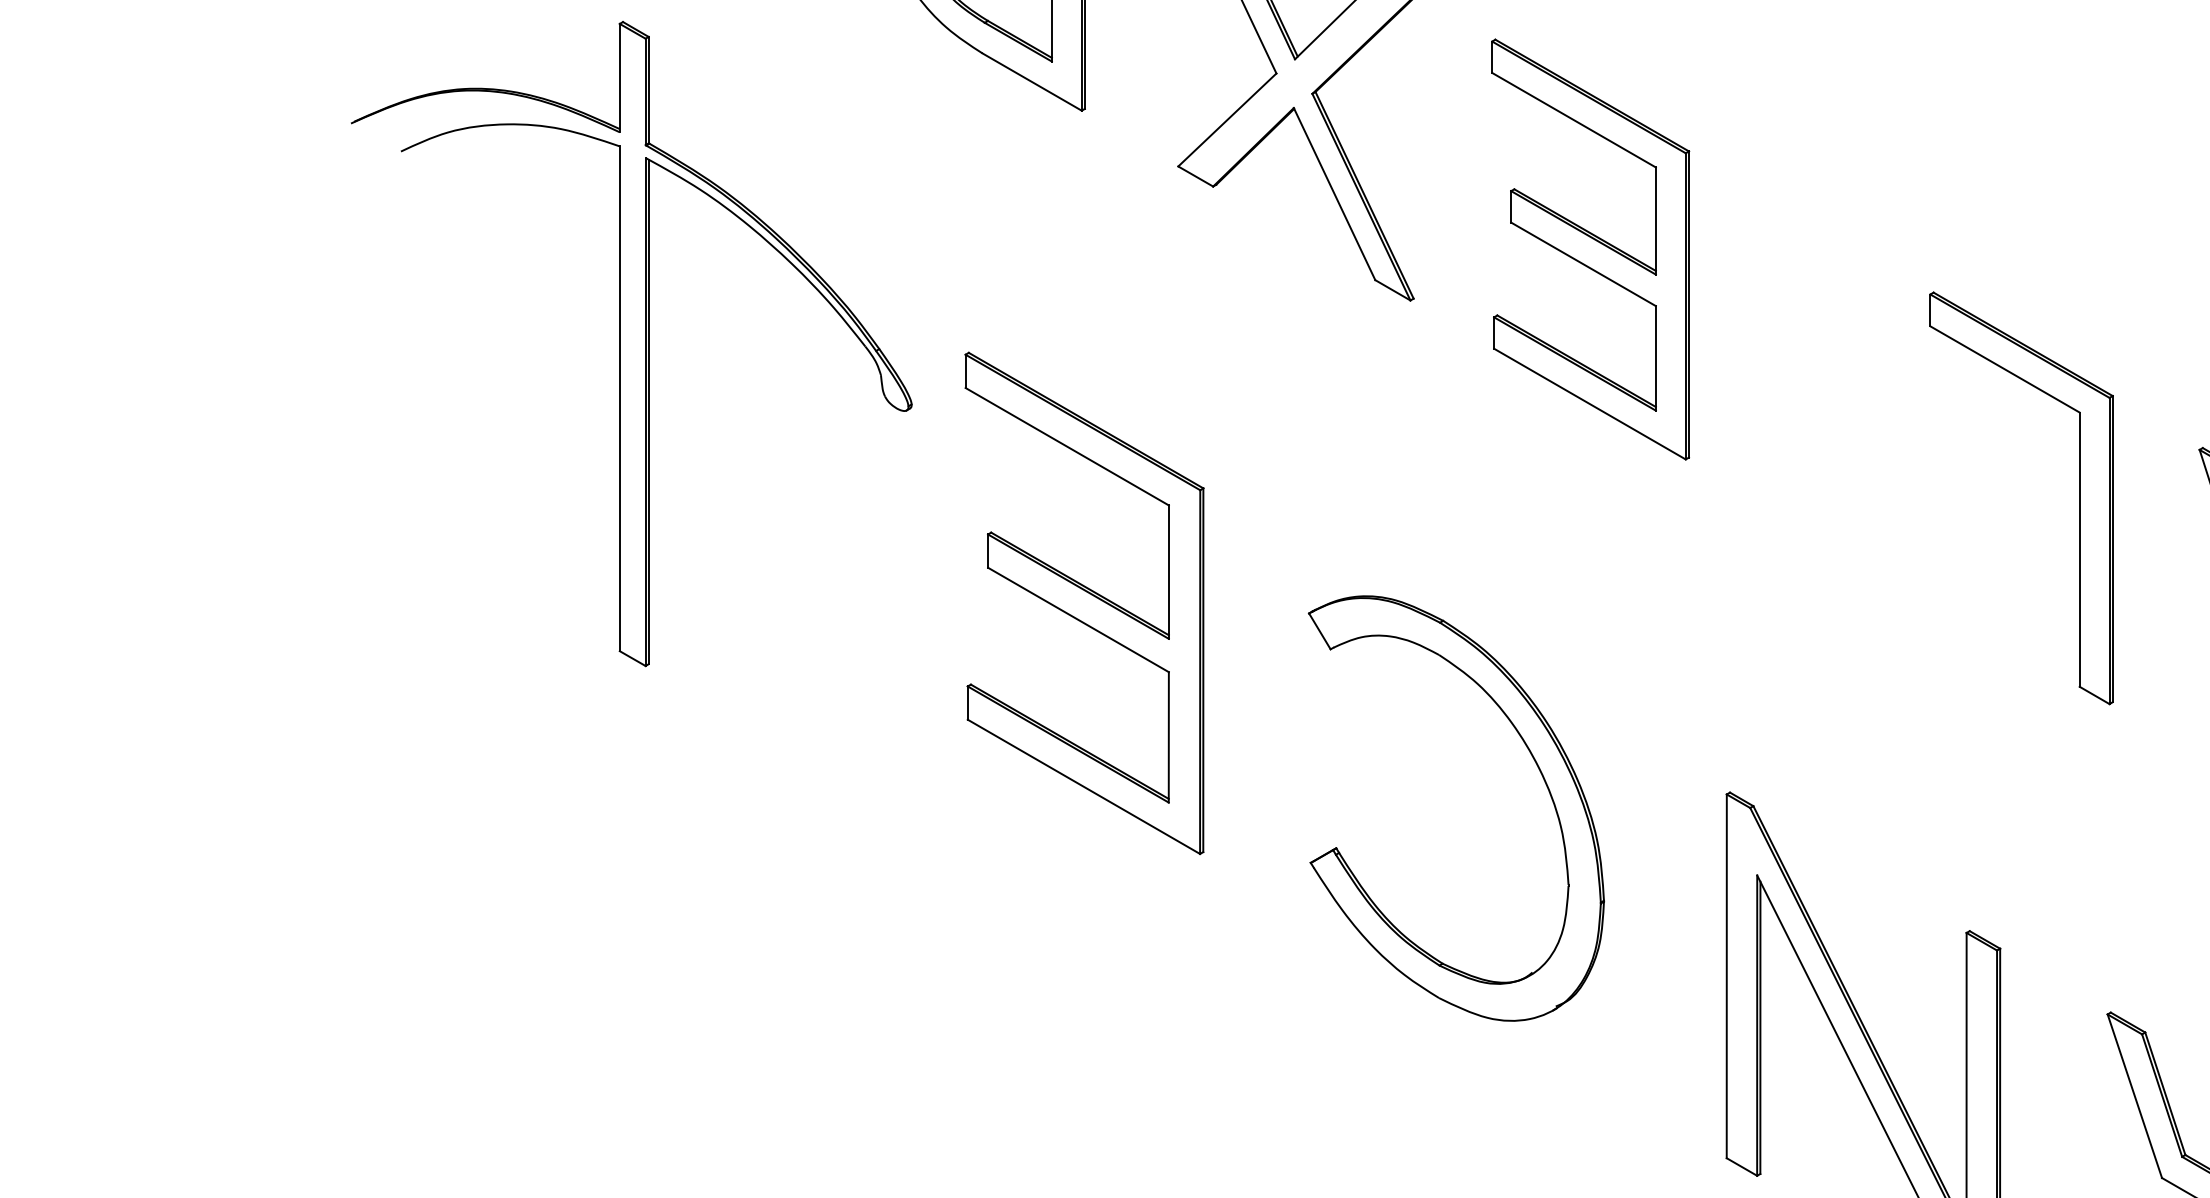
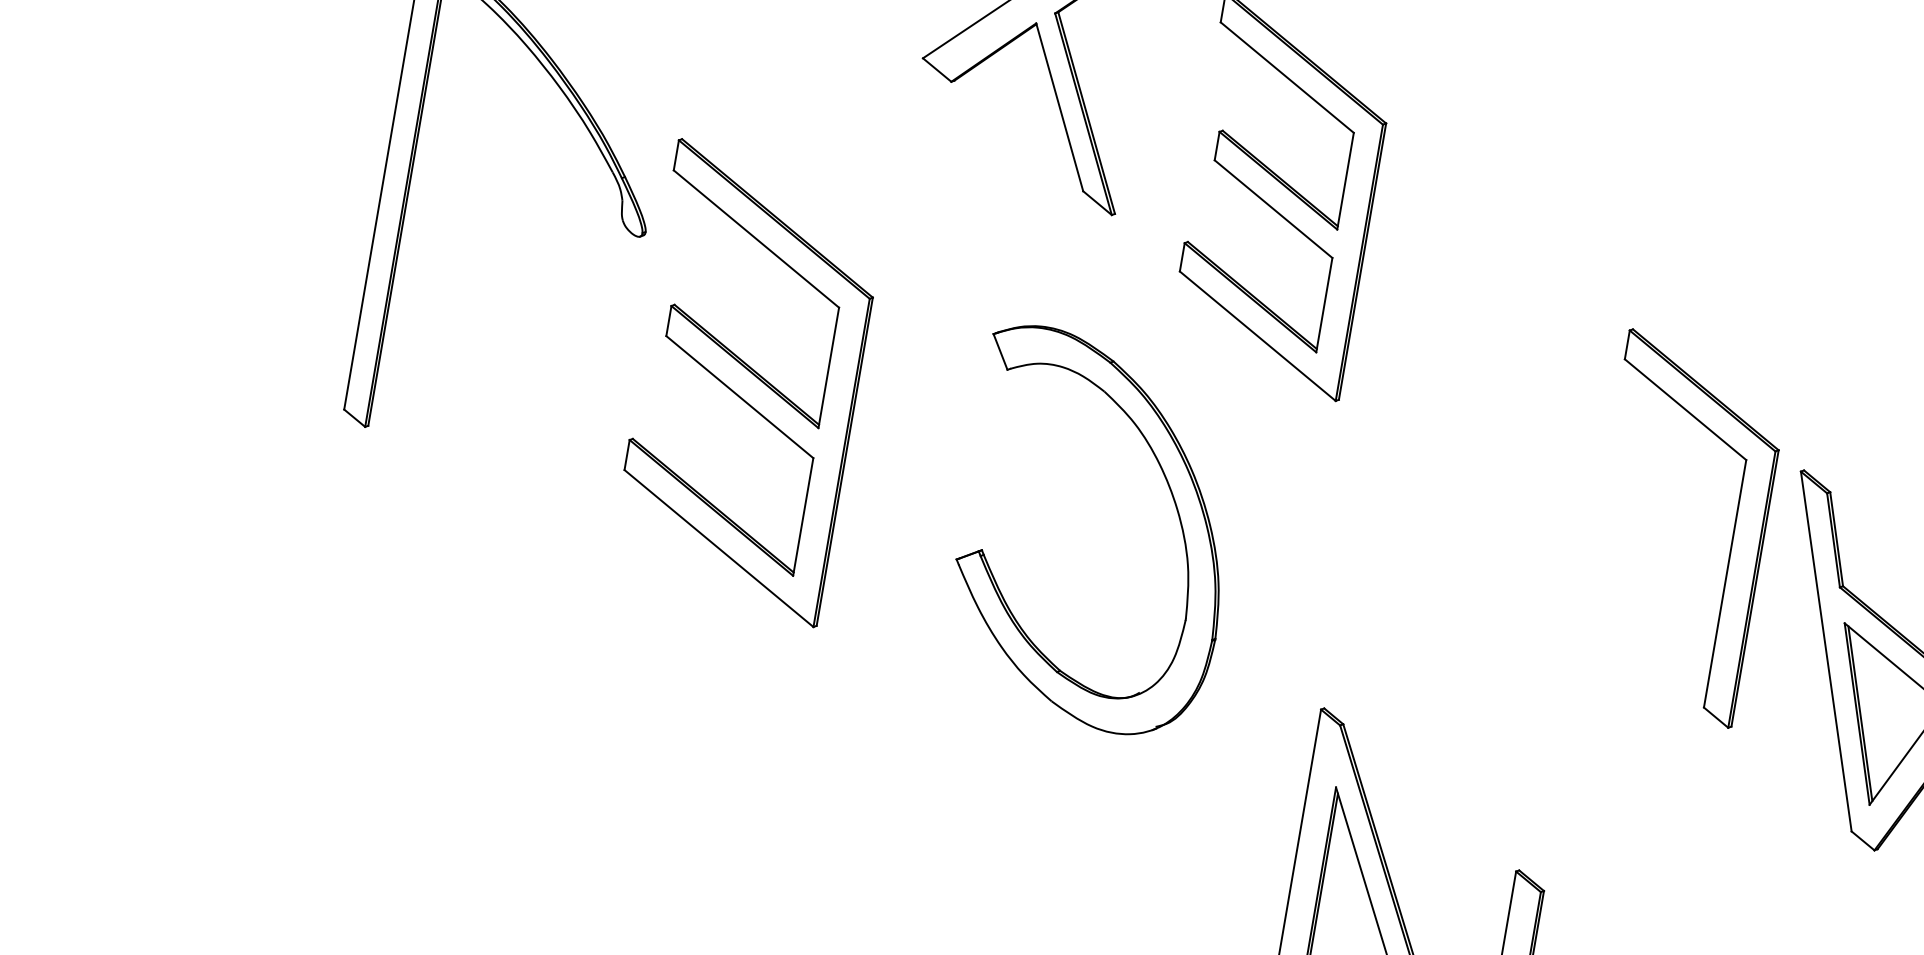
part: (2079, 498) -> (1732, 537), moved
part: (1084, 603) -> (747, 383), moved
part: (1537, 767) -> (1175, 508), moved

